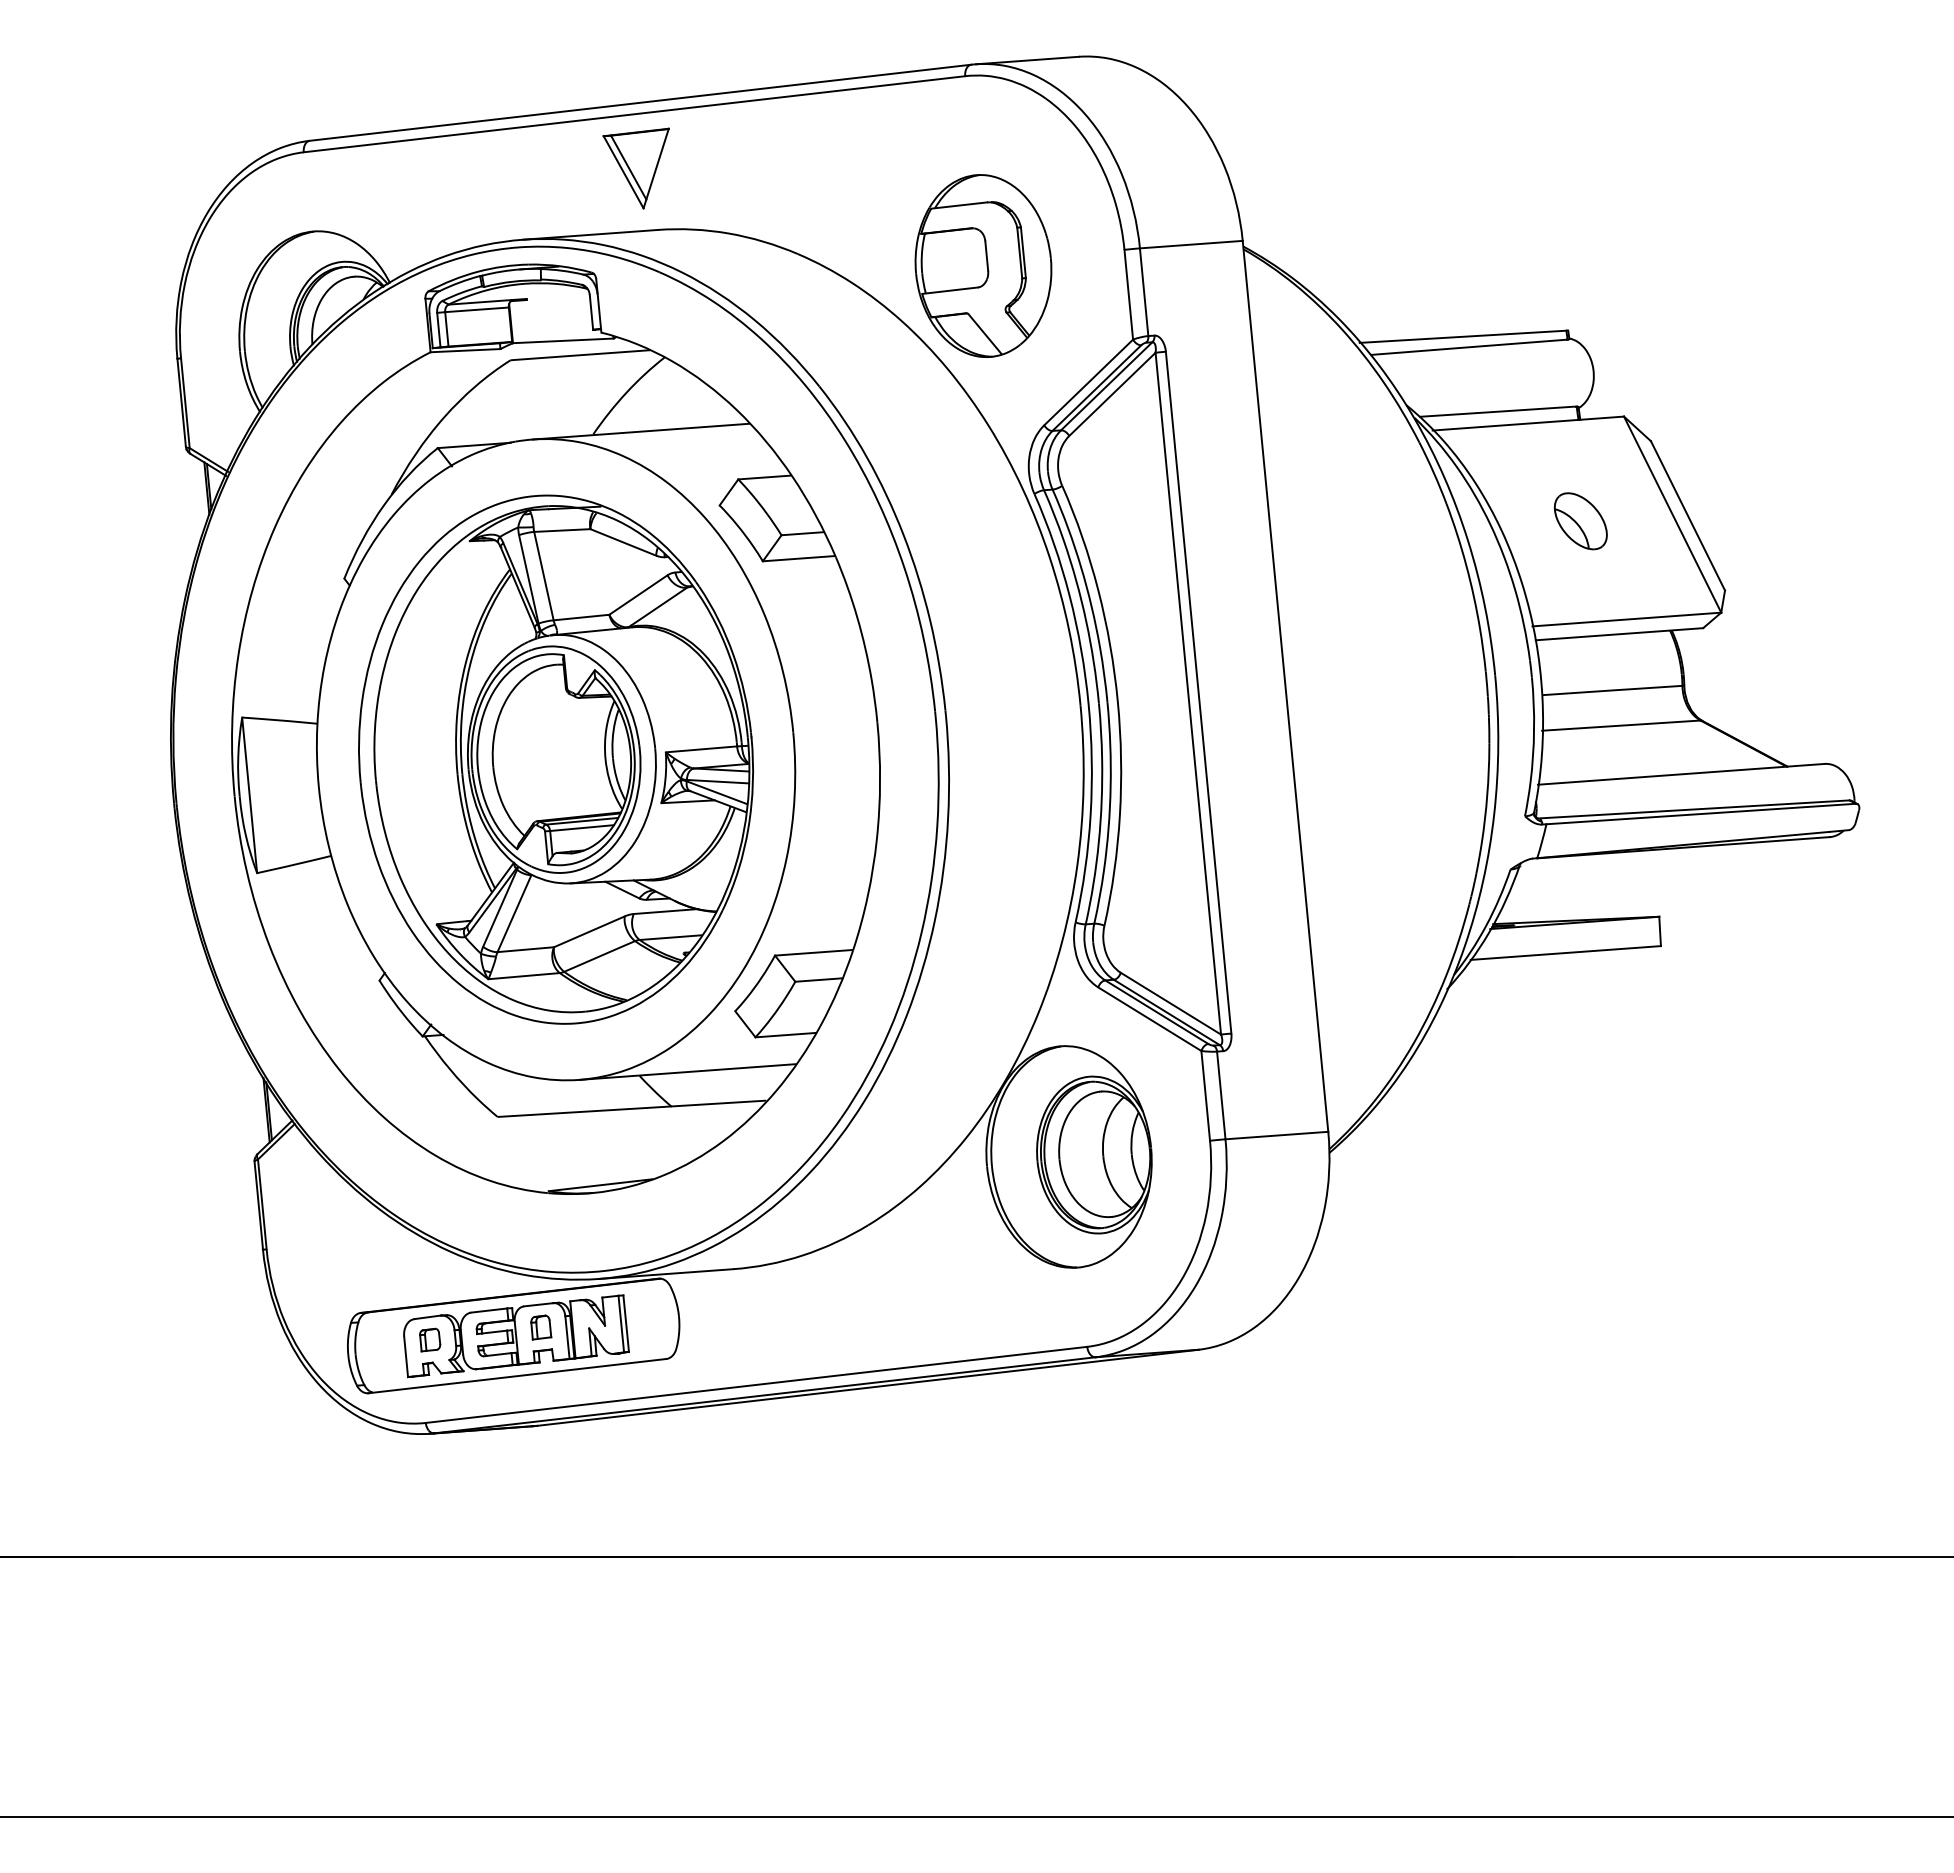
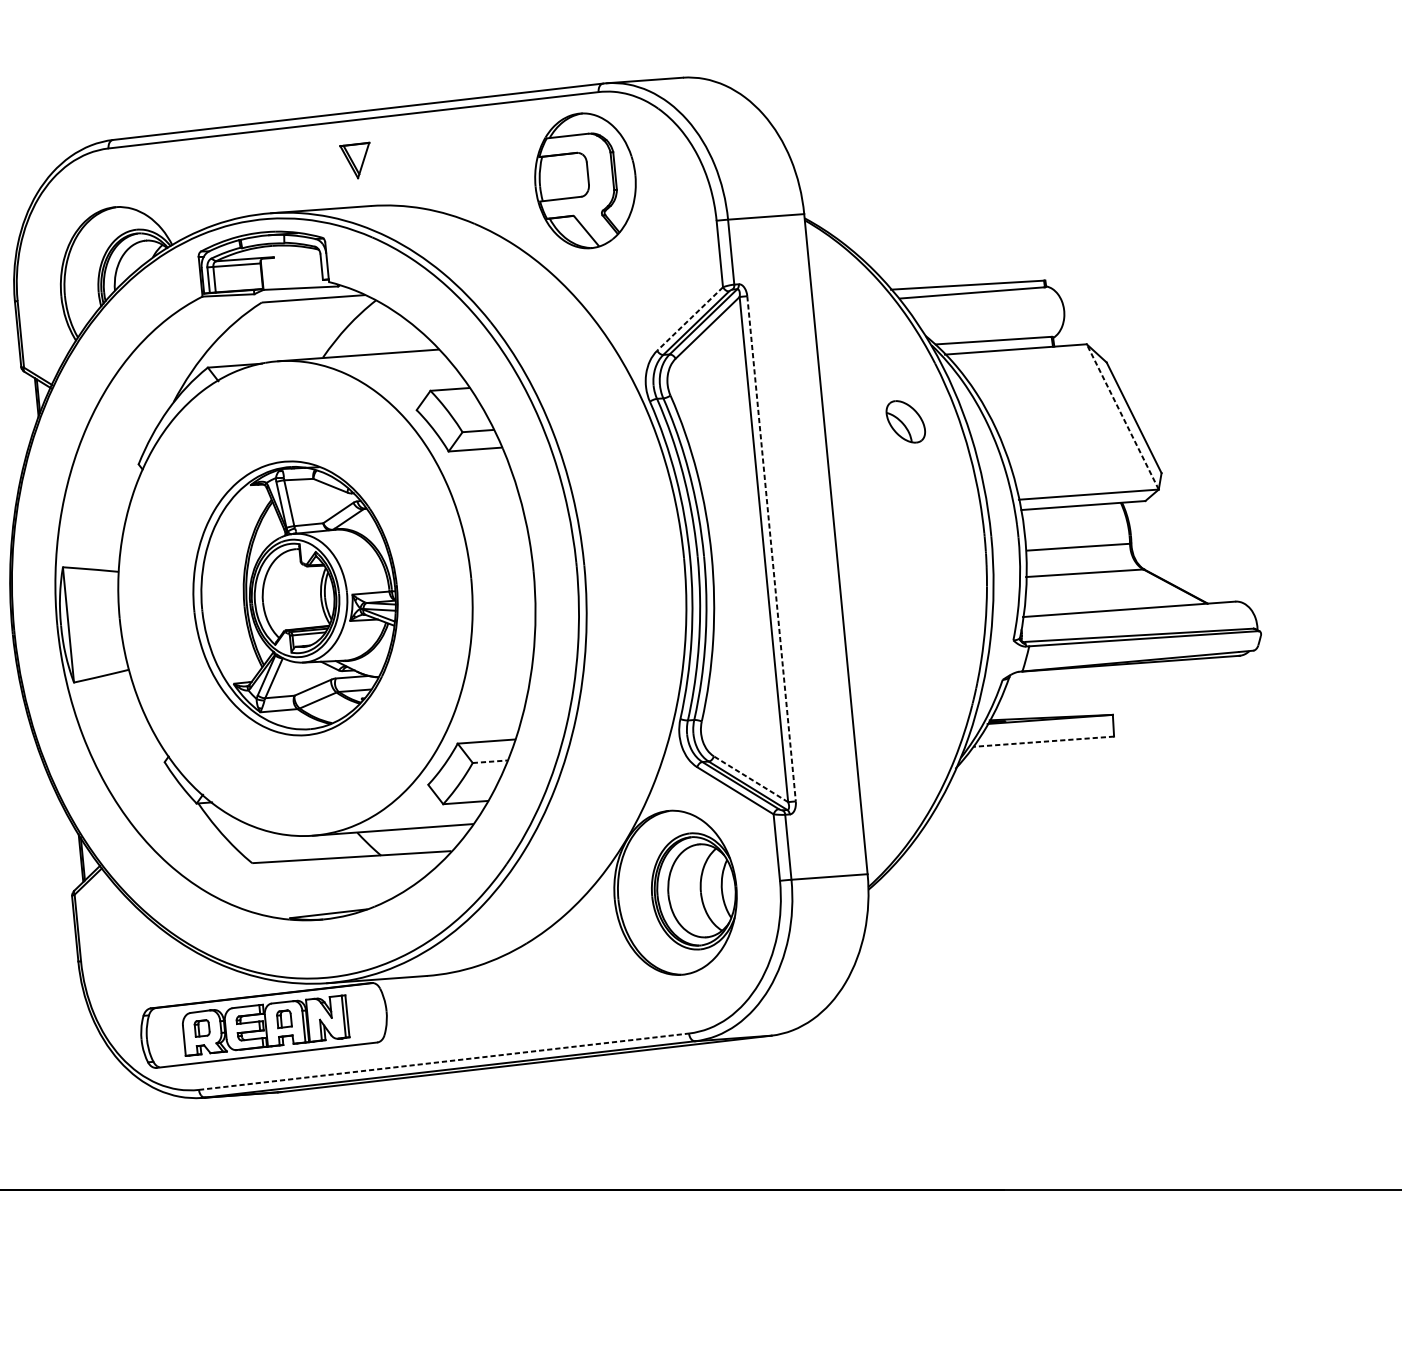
part: (635, 168) -> (354, 160), size x0.6
part: (983, 265) -> (585, 180), moved
line: (1088, 382) -> (689, 319), solid -> dashed
line: (1672, 514) -> (1122, 416), solid -> dashed
part: (1580, 521) -> (905, 422), moved
line: (1198, 693) -> (771, 549), solid -> dashed
part: (556, 759) -> (295, 598), size x0.7
line: (1565, 953) -> (1043, 742), solid -> dashed
line: (818, 980) -> (489, 762), solid -> dashed
line: (1170, 1003) -> (750, 779), solid -> dashed
line: (756, 1384) -> (443, 1061), solid -> dashed

